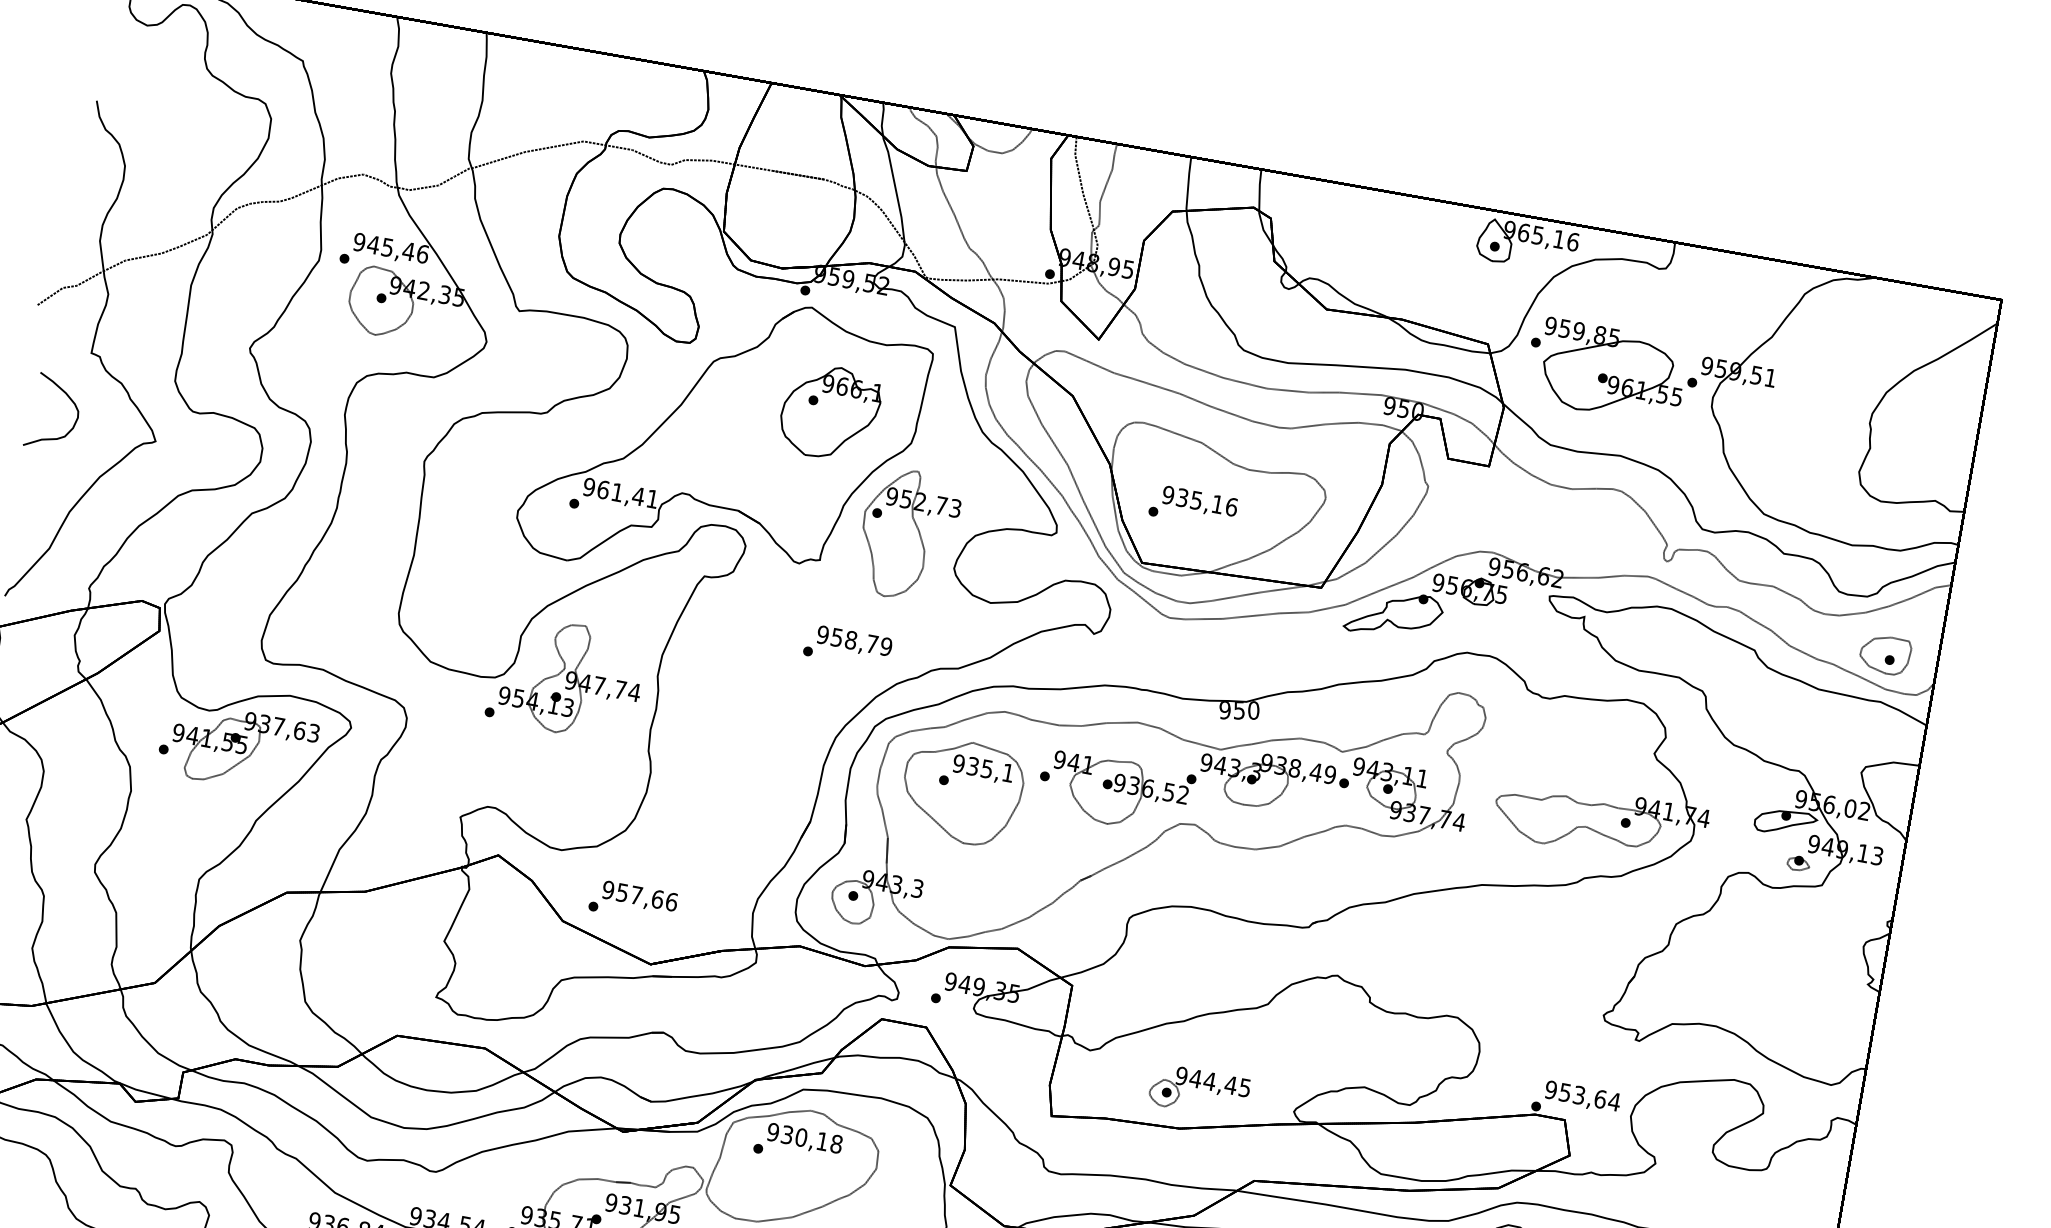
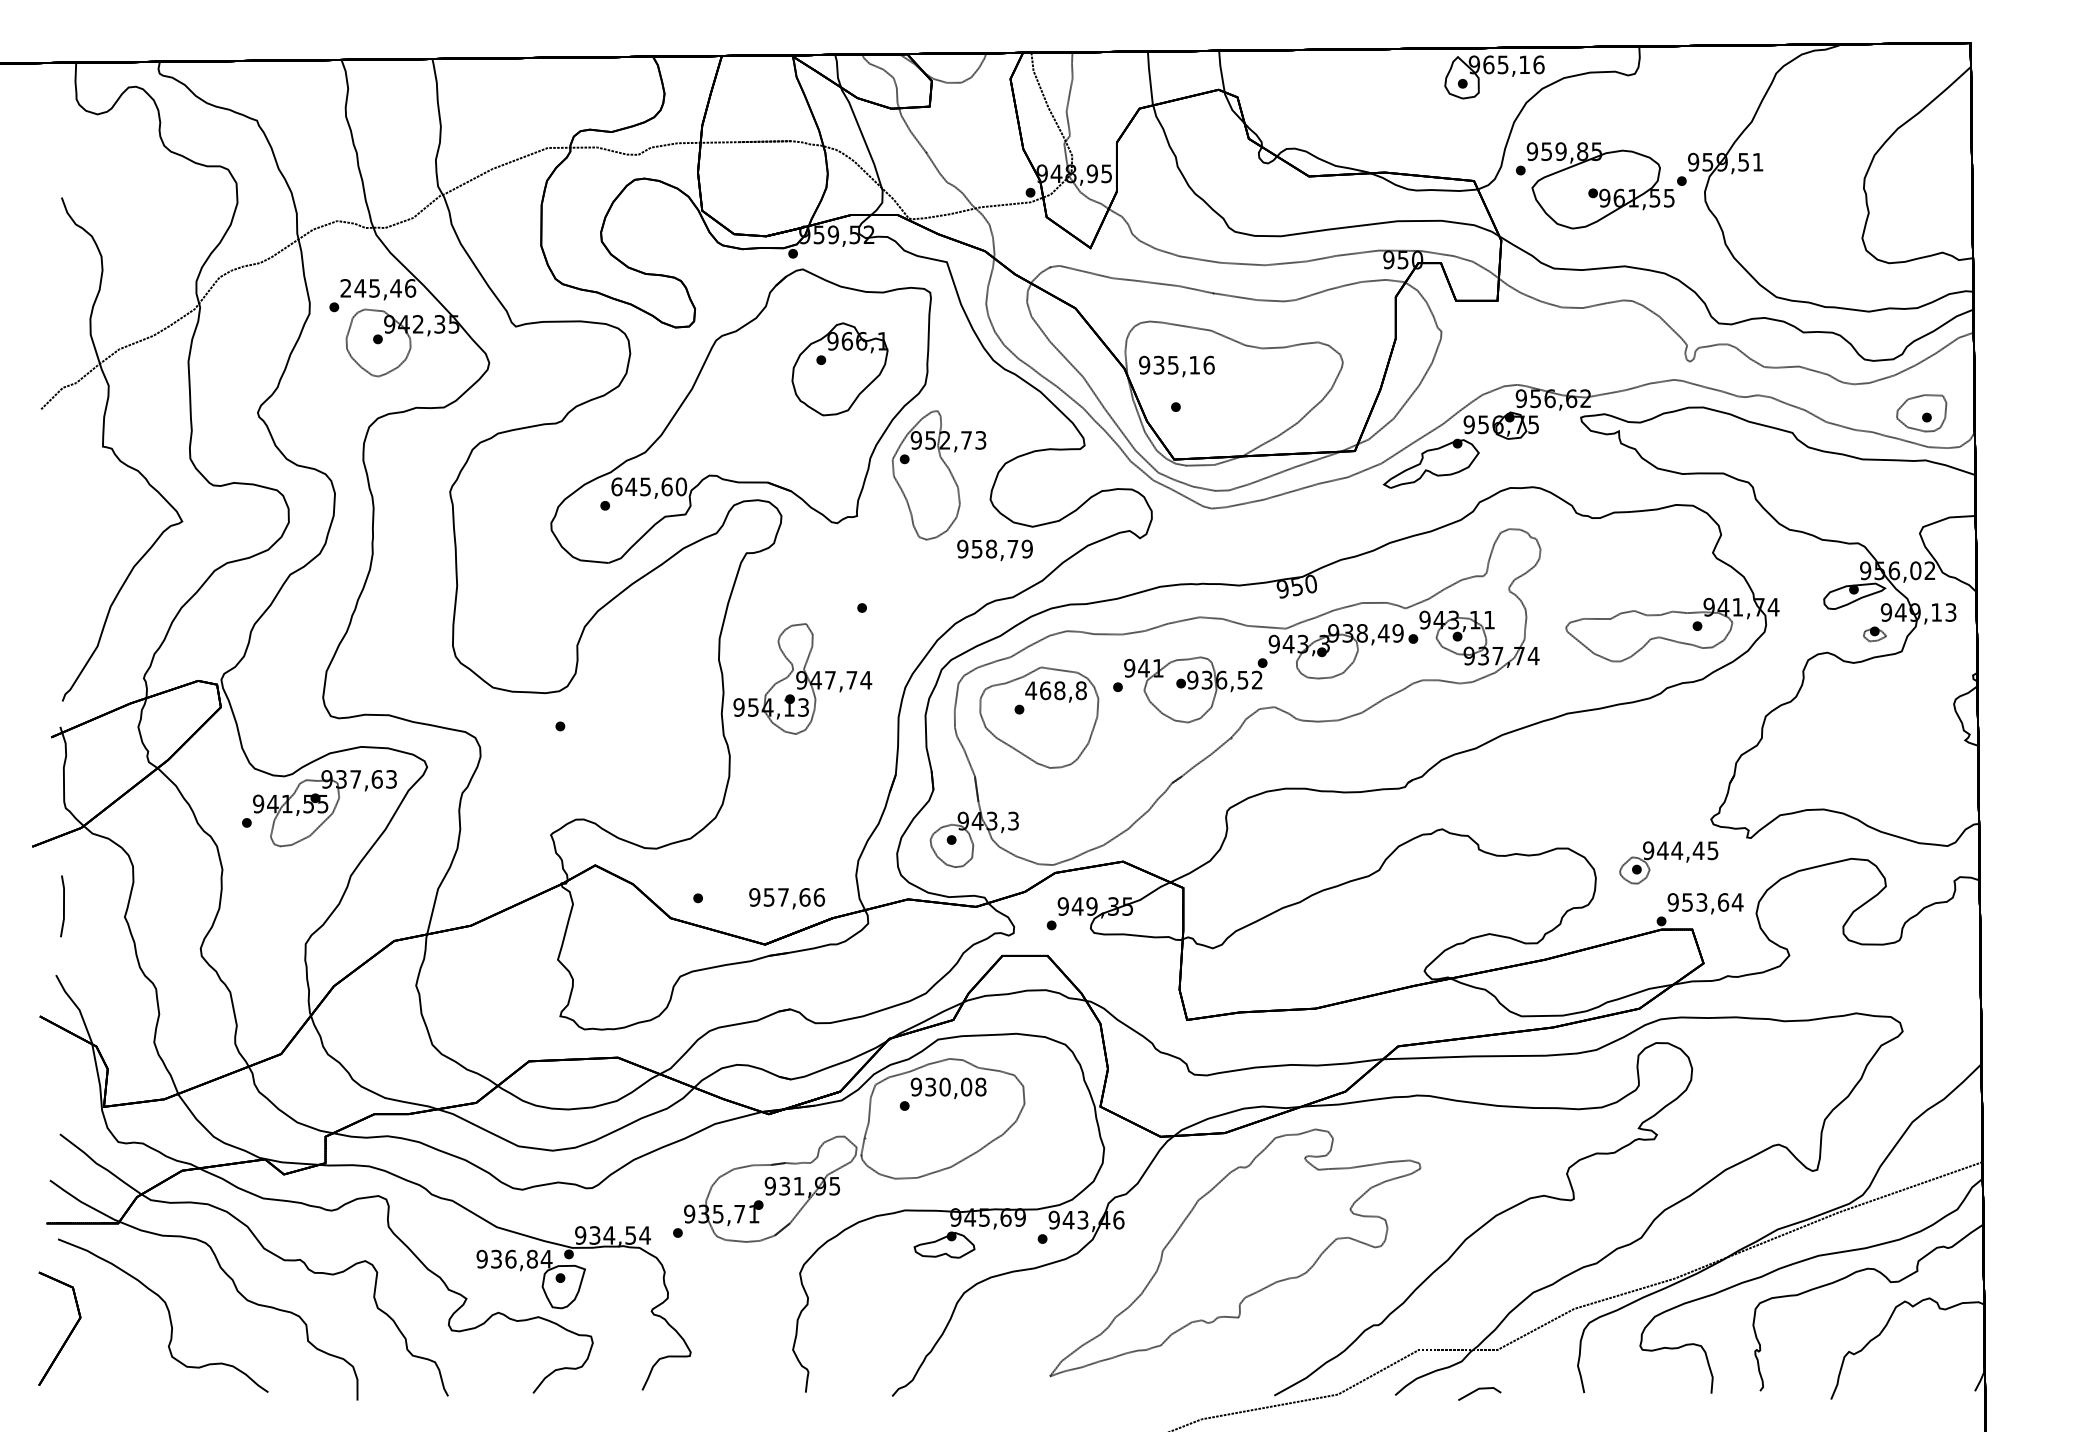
text: (358, 242) -> (345, 288), 945,46 -> 245,46
curve: (70, 401) -> (91, 497), removed
text: (621, 492) -> (649, 486), 961,41 -> 645,60
text: (1199, 502) -> (1176, 366), moved
text: (853, 642) -> (994, 550), moved
part: (572, 679) -> (802, 678), moved
text: (982, 768) -> (1055, 690), 935,1 -> 468,8
text: (639, 897) -> (786, 898), moved
part: (1199, 1091) -> (1668, 862), moved
text: (822, 1140) -> (966, 1086), 930,18 -> 930,08

